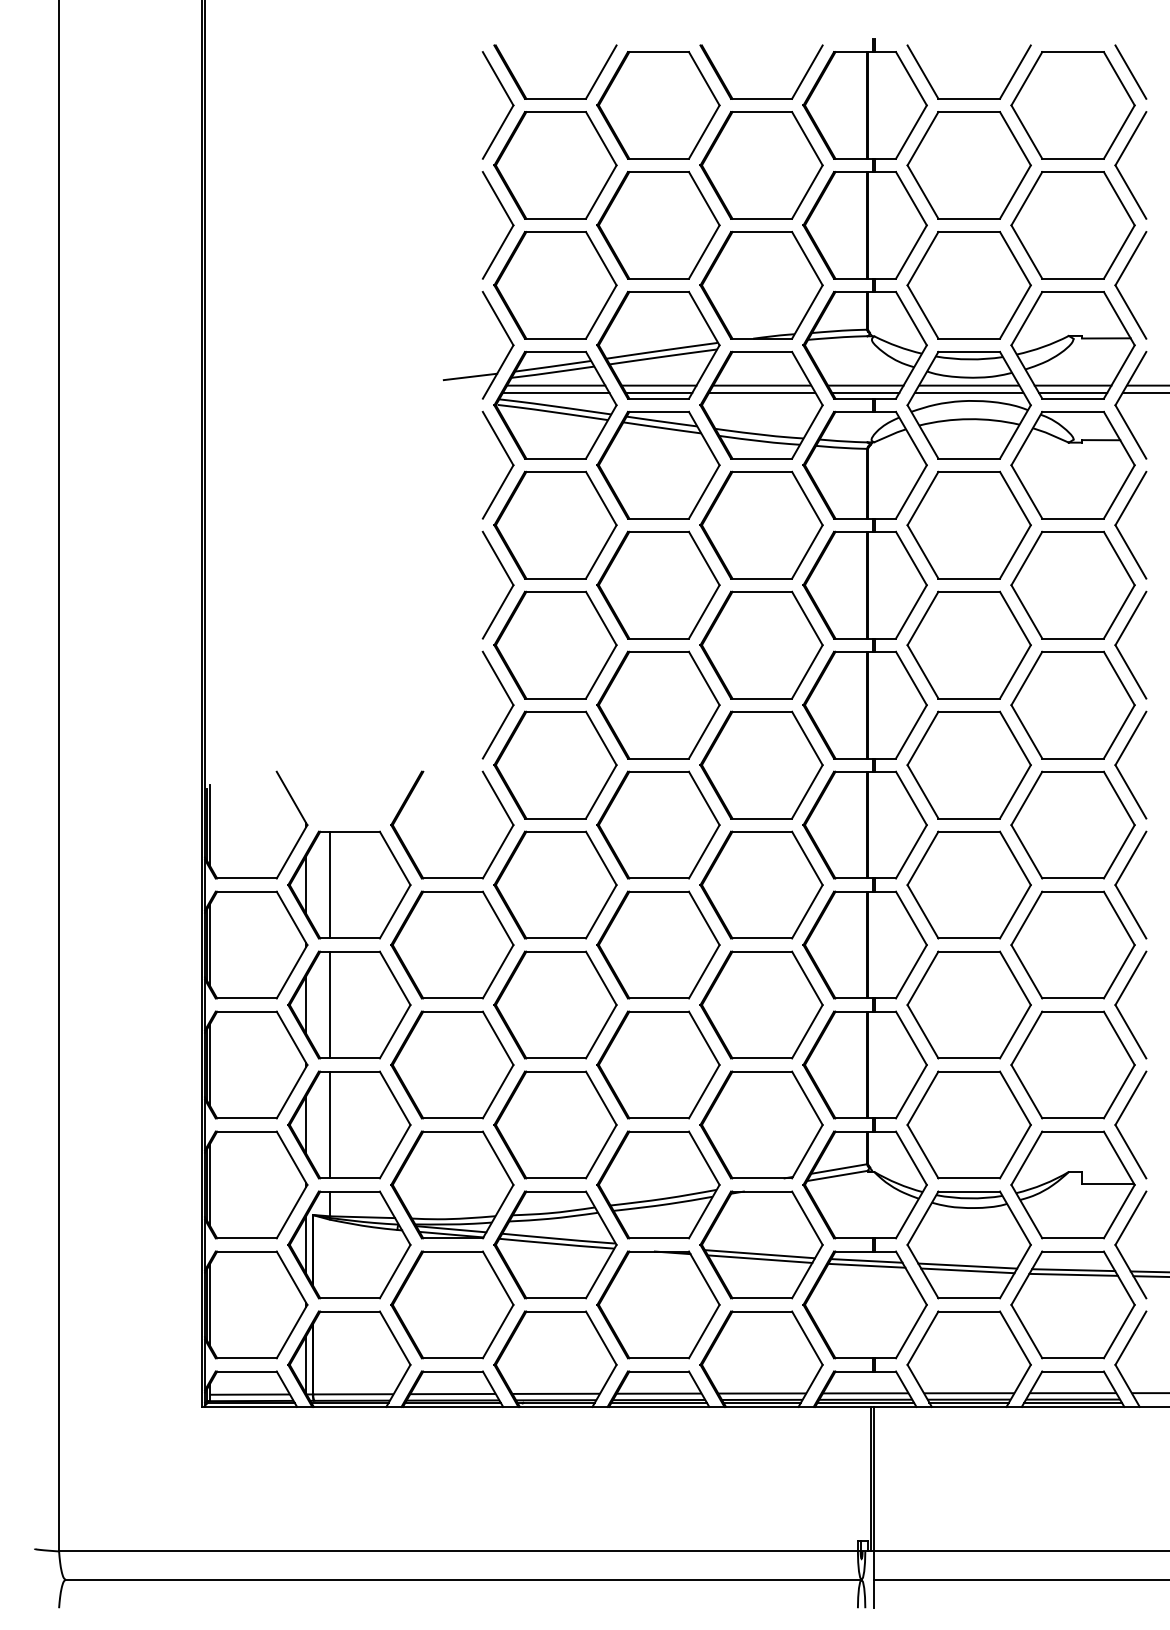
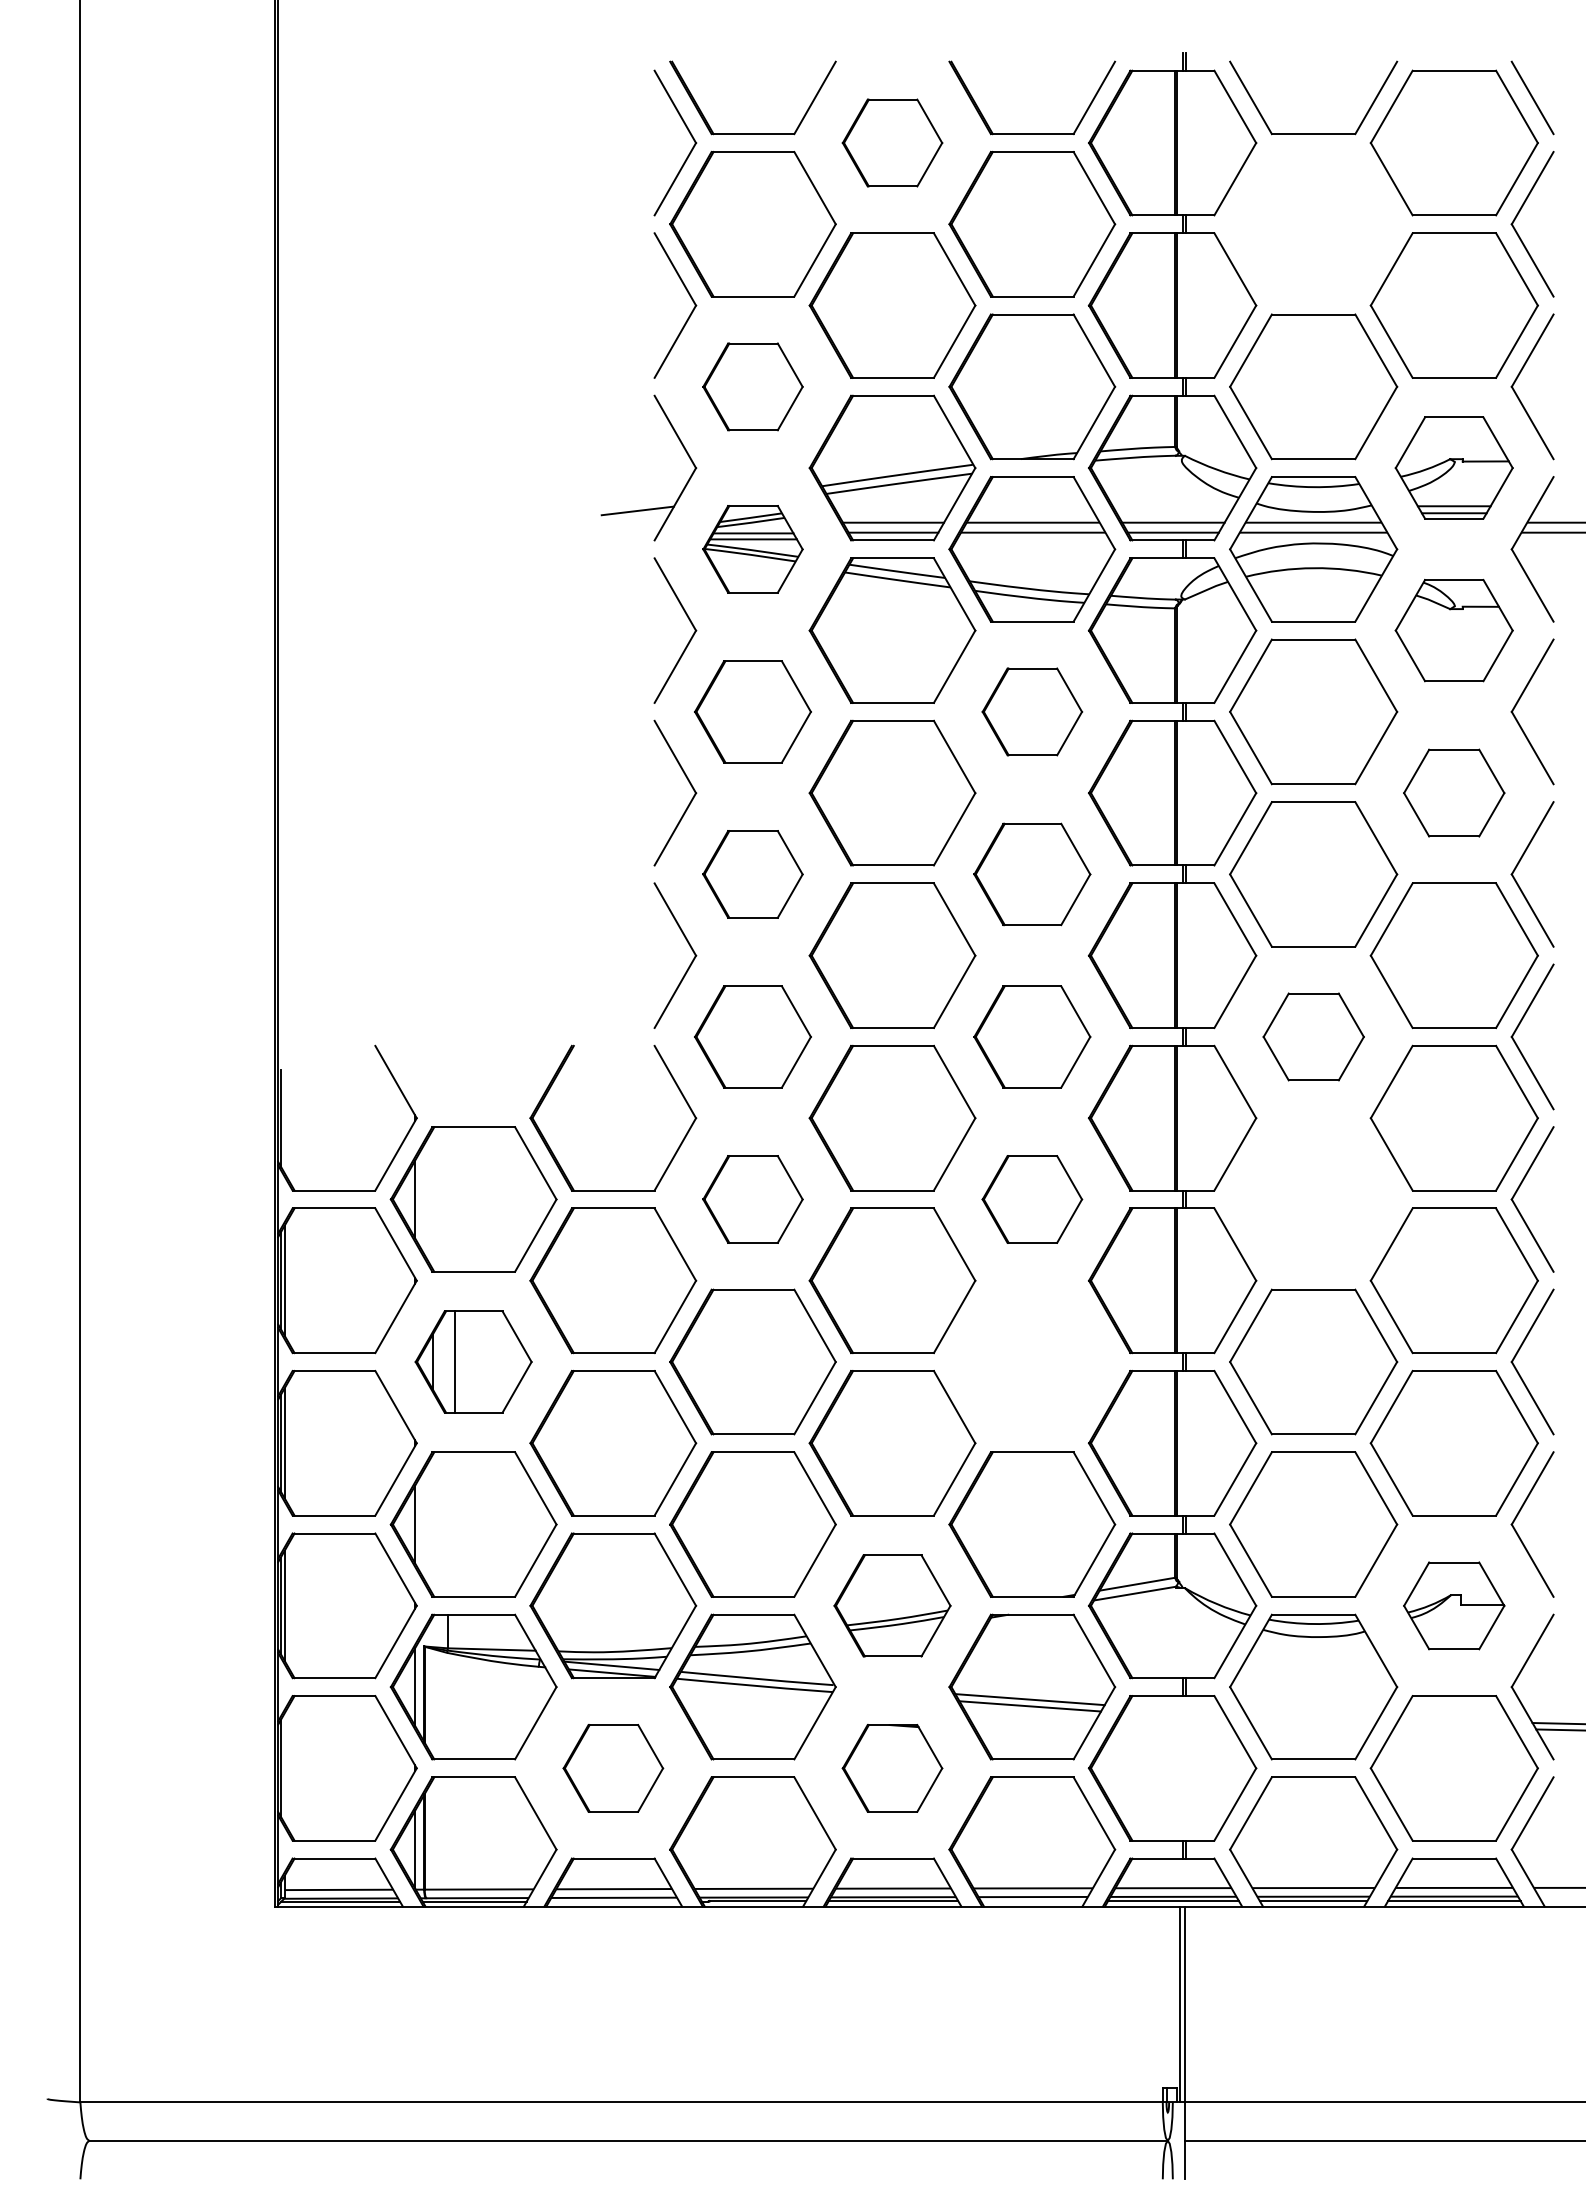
part: (658, 105) -> (892, 142), size x0.6
part: (969, 165) -> (1313, 224), removed
part: (555, 285) -> (752, 386), size x0.6
part: (1072, 344) -> (1453, 467), size x0.7
part: (555, 405) -> (752, 549), size x0.6
part: (1072, 465) -> (1453, 630), size x0.7
part: (555, 524) -> (752, 711), size x0.7
part: (761, 524) -> (1032, 711), size x0.6
part: (1072, 584) -> (1453, 792), size x0.6
part: (555, 645) -> (752, 874), size x0.6
part: (761, 645) -> (1032, 874), size x0.7
part: (555, 764) -> (752, 1036), size x0.7
part: (761, 764) -> (1032, 1036), size x0.7
part: (969, 764) -> (1313, 1036), size x0.6
line: (209, 825) -> (284, 1118), removed
line: (330, 885) -> (447, 1199), removed
part: (555, 885) -> (752, 1199), size x0.6
part: (761, 885) -> (1032, 1199), size x0.6
part: (969, 885) -> (1313, 1199), removed
part: (349, 1004) -> (473, 1361), size x0.7
part: (761, 1004) -> (1032, 1361), removed
line: (330, 1124) -> (447, 1524), removed
part: (658, 1184) -> (892, 1605), size x0.7
part: (1072, 1184) -> (1453, 1605), size x0.6
line: (866, 1260) -> (1174, 1708), removed
line: (866, 1265) -> (1174, 1714), removed
line: (967, 1265) -> (1311, 1715), removed
line: (1073, 1269) -> (1454, 1720), removed
line: (967, 1271) -> (1311, 1722), removed
line: (1073, 1274) -> (1455, 1727), removed
line: (209, 1305) -> (284, 1768), removed
part: (452, 1305) -> (613, 1768), size x0.6
part: (658, 1305) -> (892, 1768), size x0.6
line: (761, 1402) -> (1032, 1900), removed
line: (453, 1403) -> (614, 1901), removed

